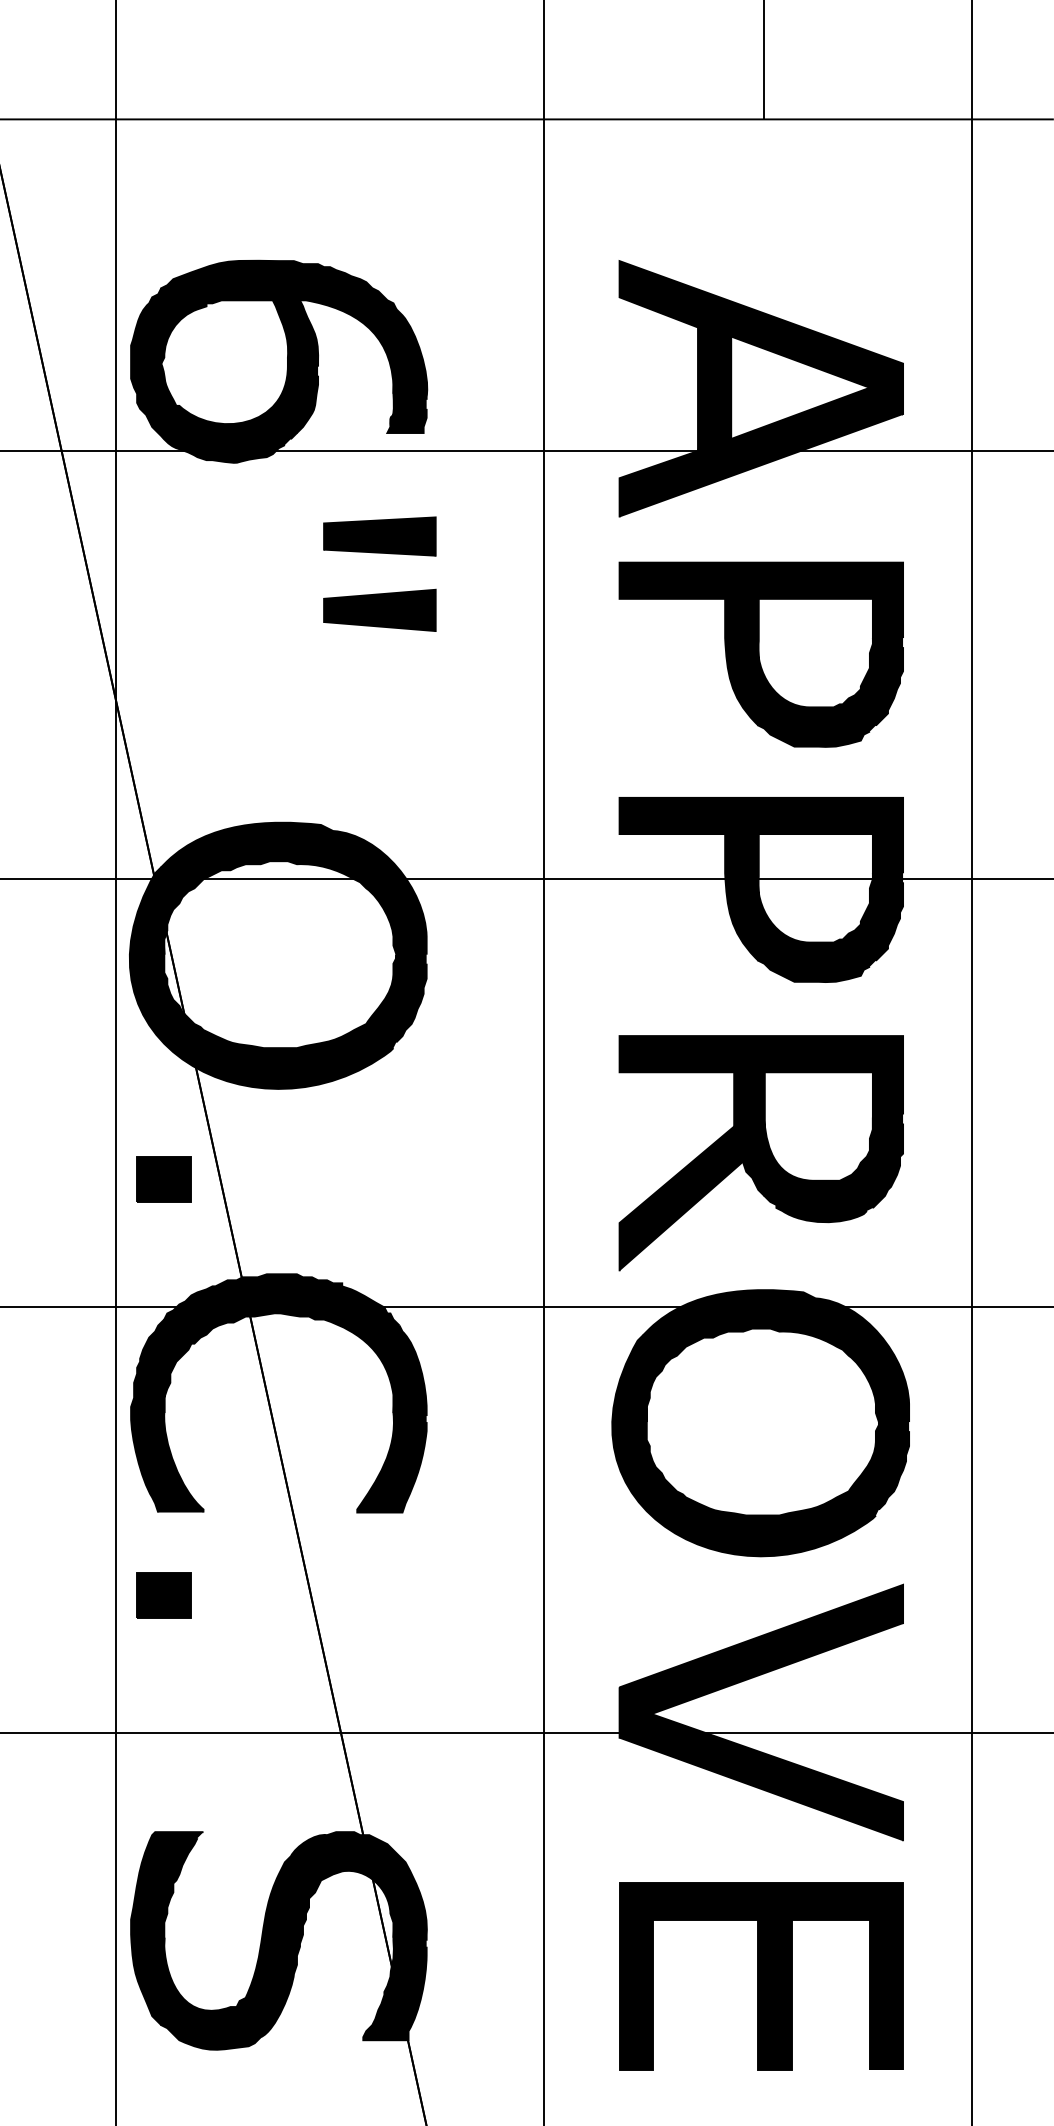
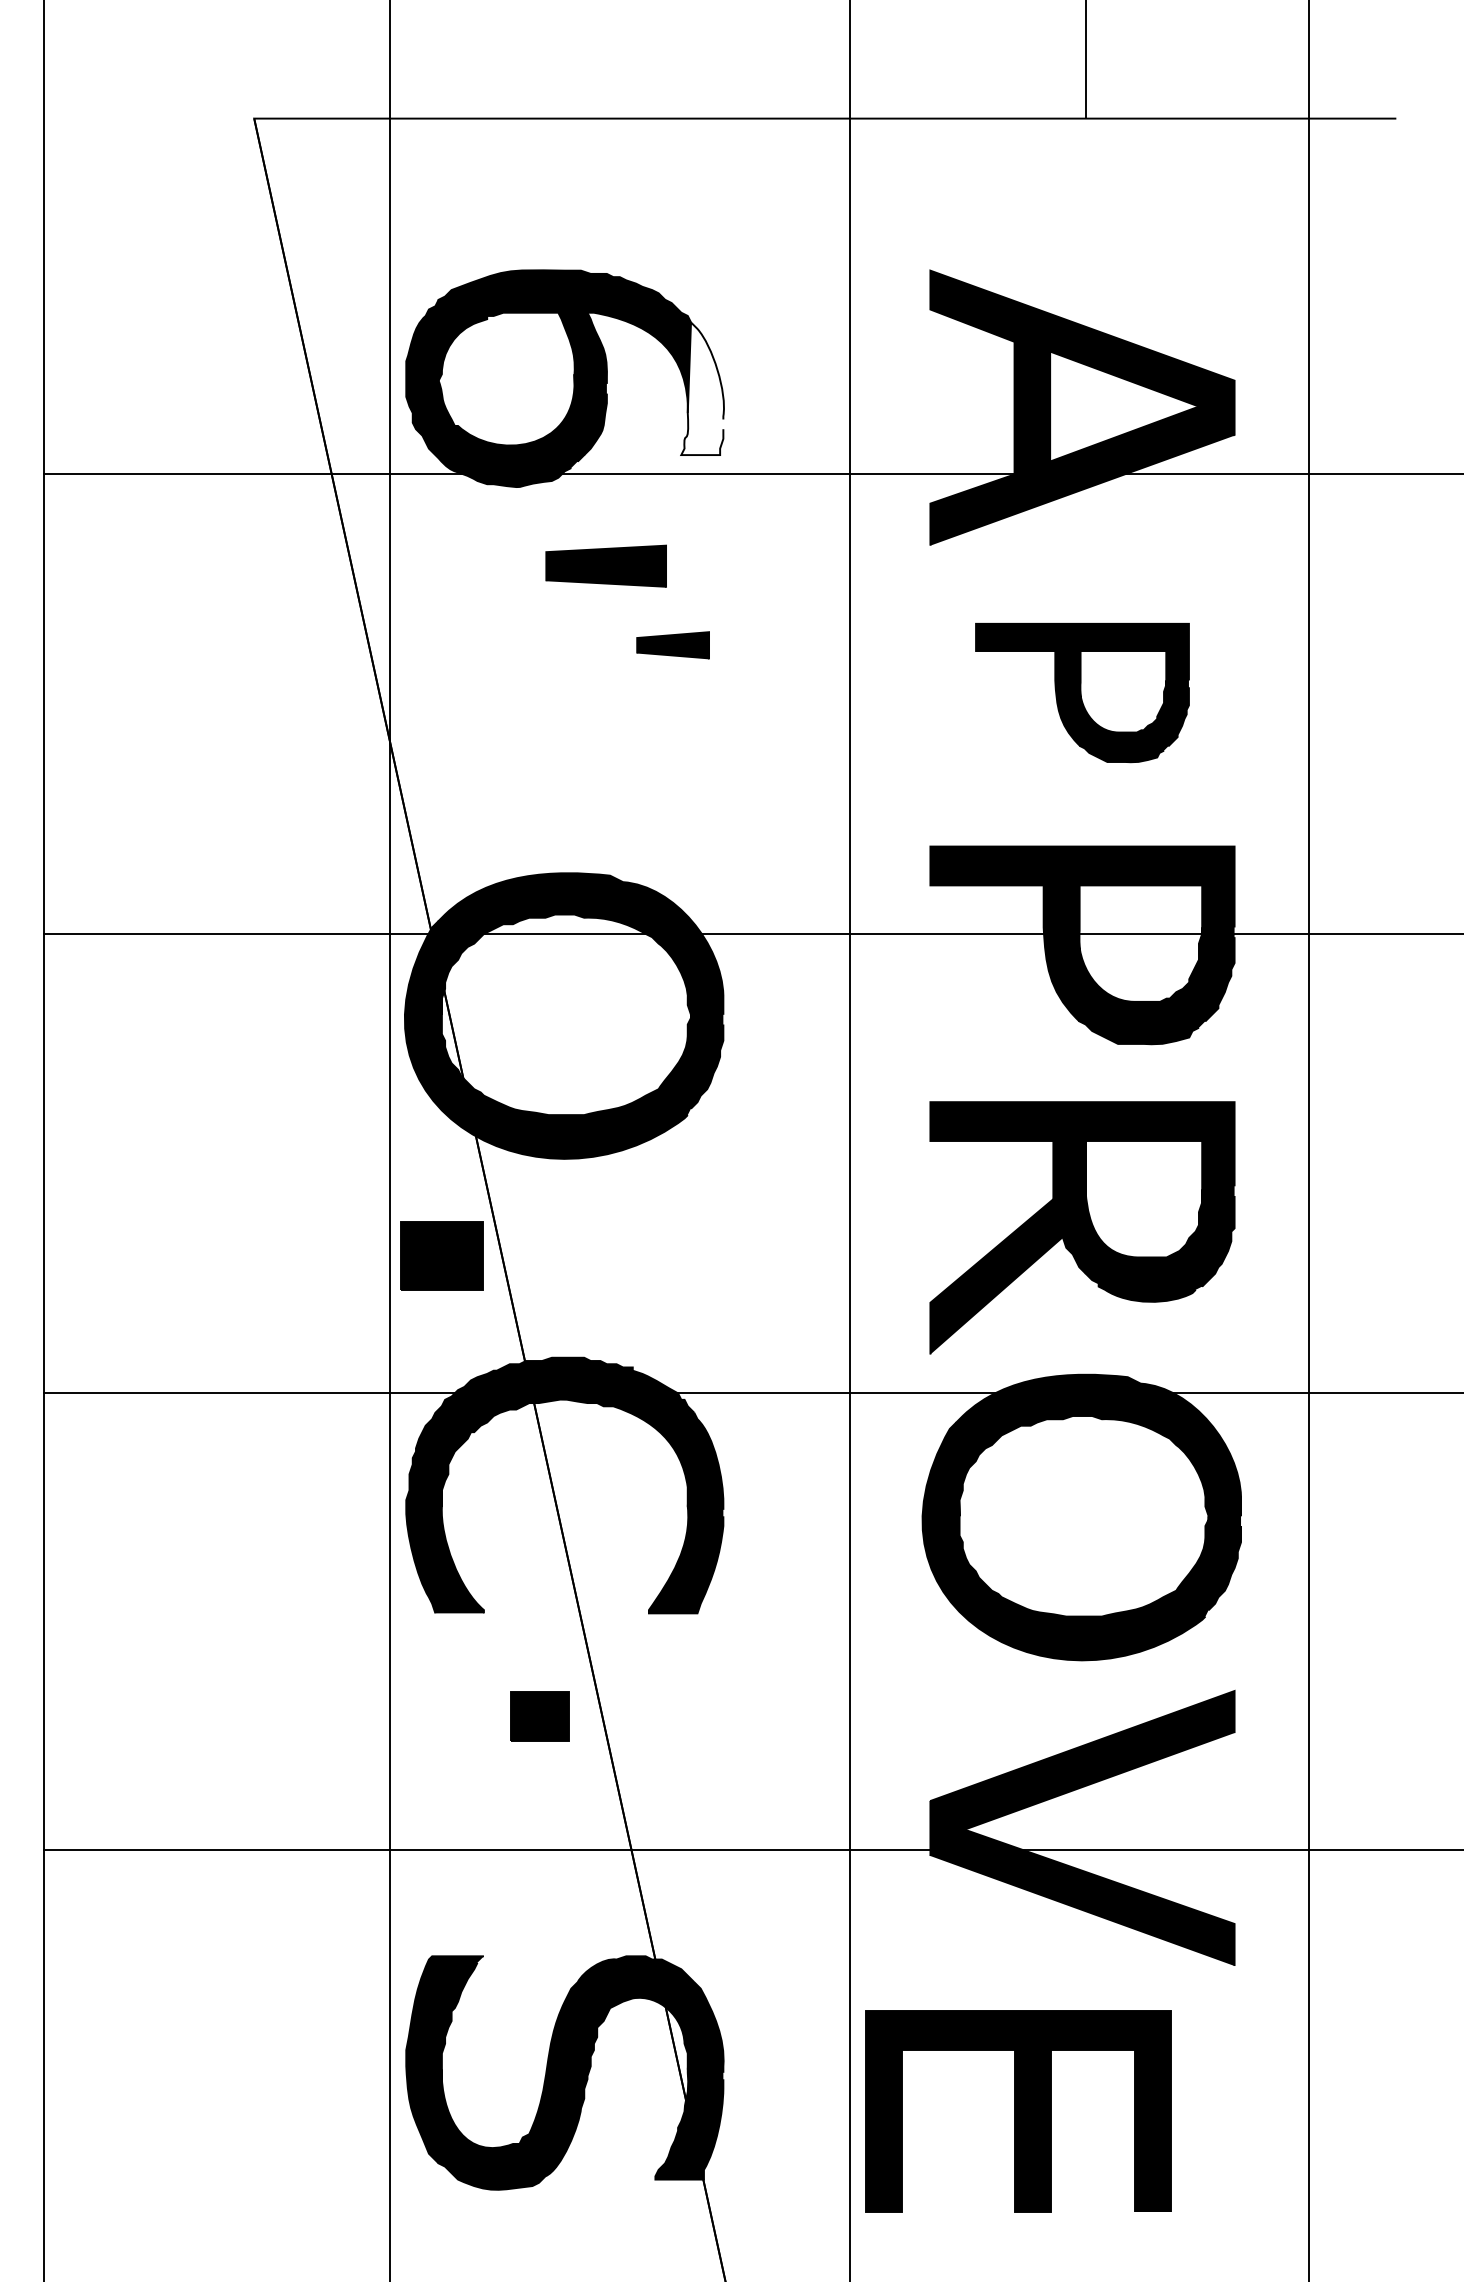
fill: (407, 370) -> (702, 388), removed
part: (379, 535) -> (605, 565), moved
part: (379, 610) -> (672, 645), size x0.6
part: (761, 654) -> (1082, 692), size x0.7
part: (163, 1178) -> (441, 1255), size x1.4
part: (163, 1595) -> (539, 1716), moved
part: (761, 1976) -> (1018, 2111), moved

